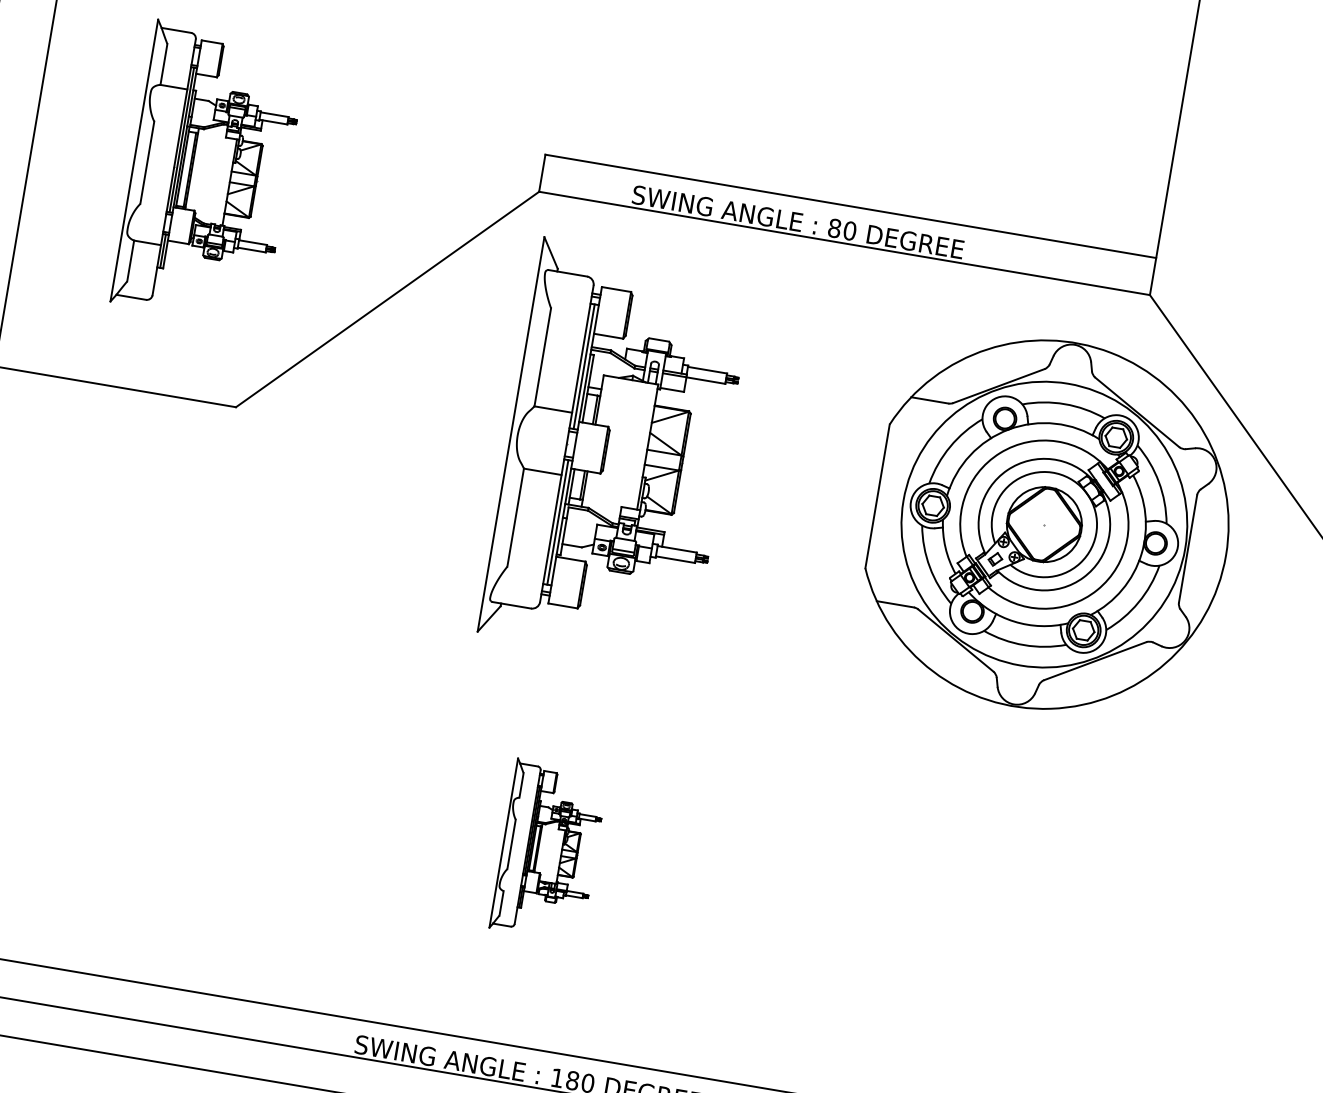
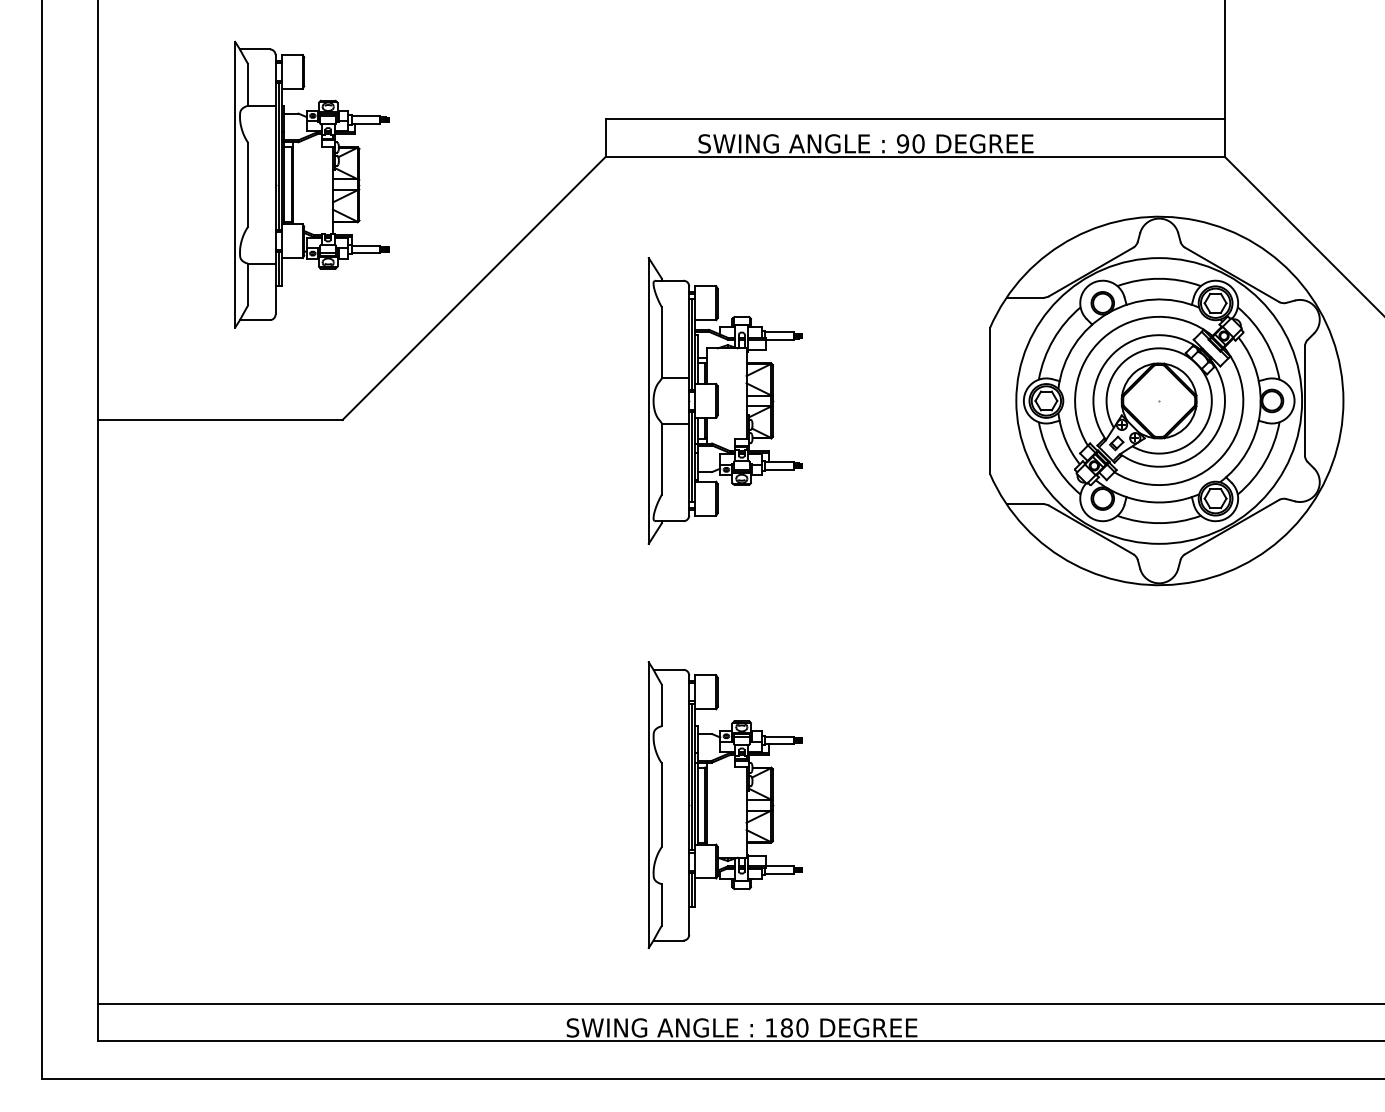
part: (209, 173) -> (311, 184), moved
text: (834, 227) -> (902, 143), 80 -> 90
part: (615, 451) -> (724, 400), size x0.71
part: (548, 850) -> (724, 804), size x1.67

